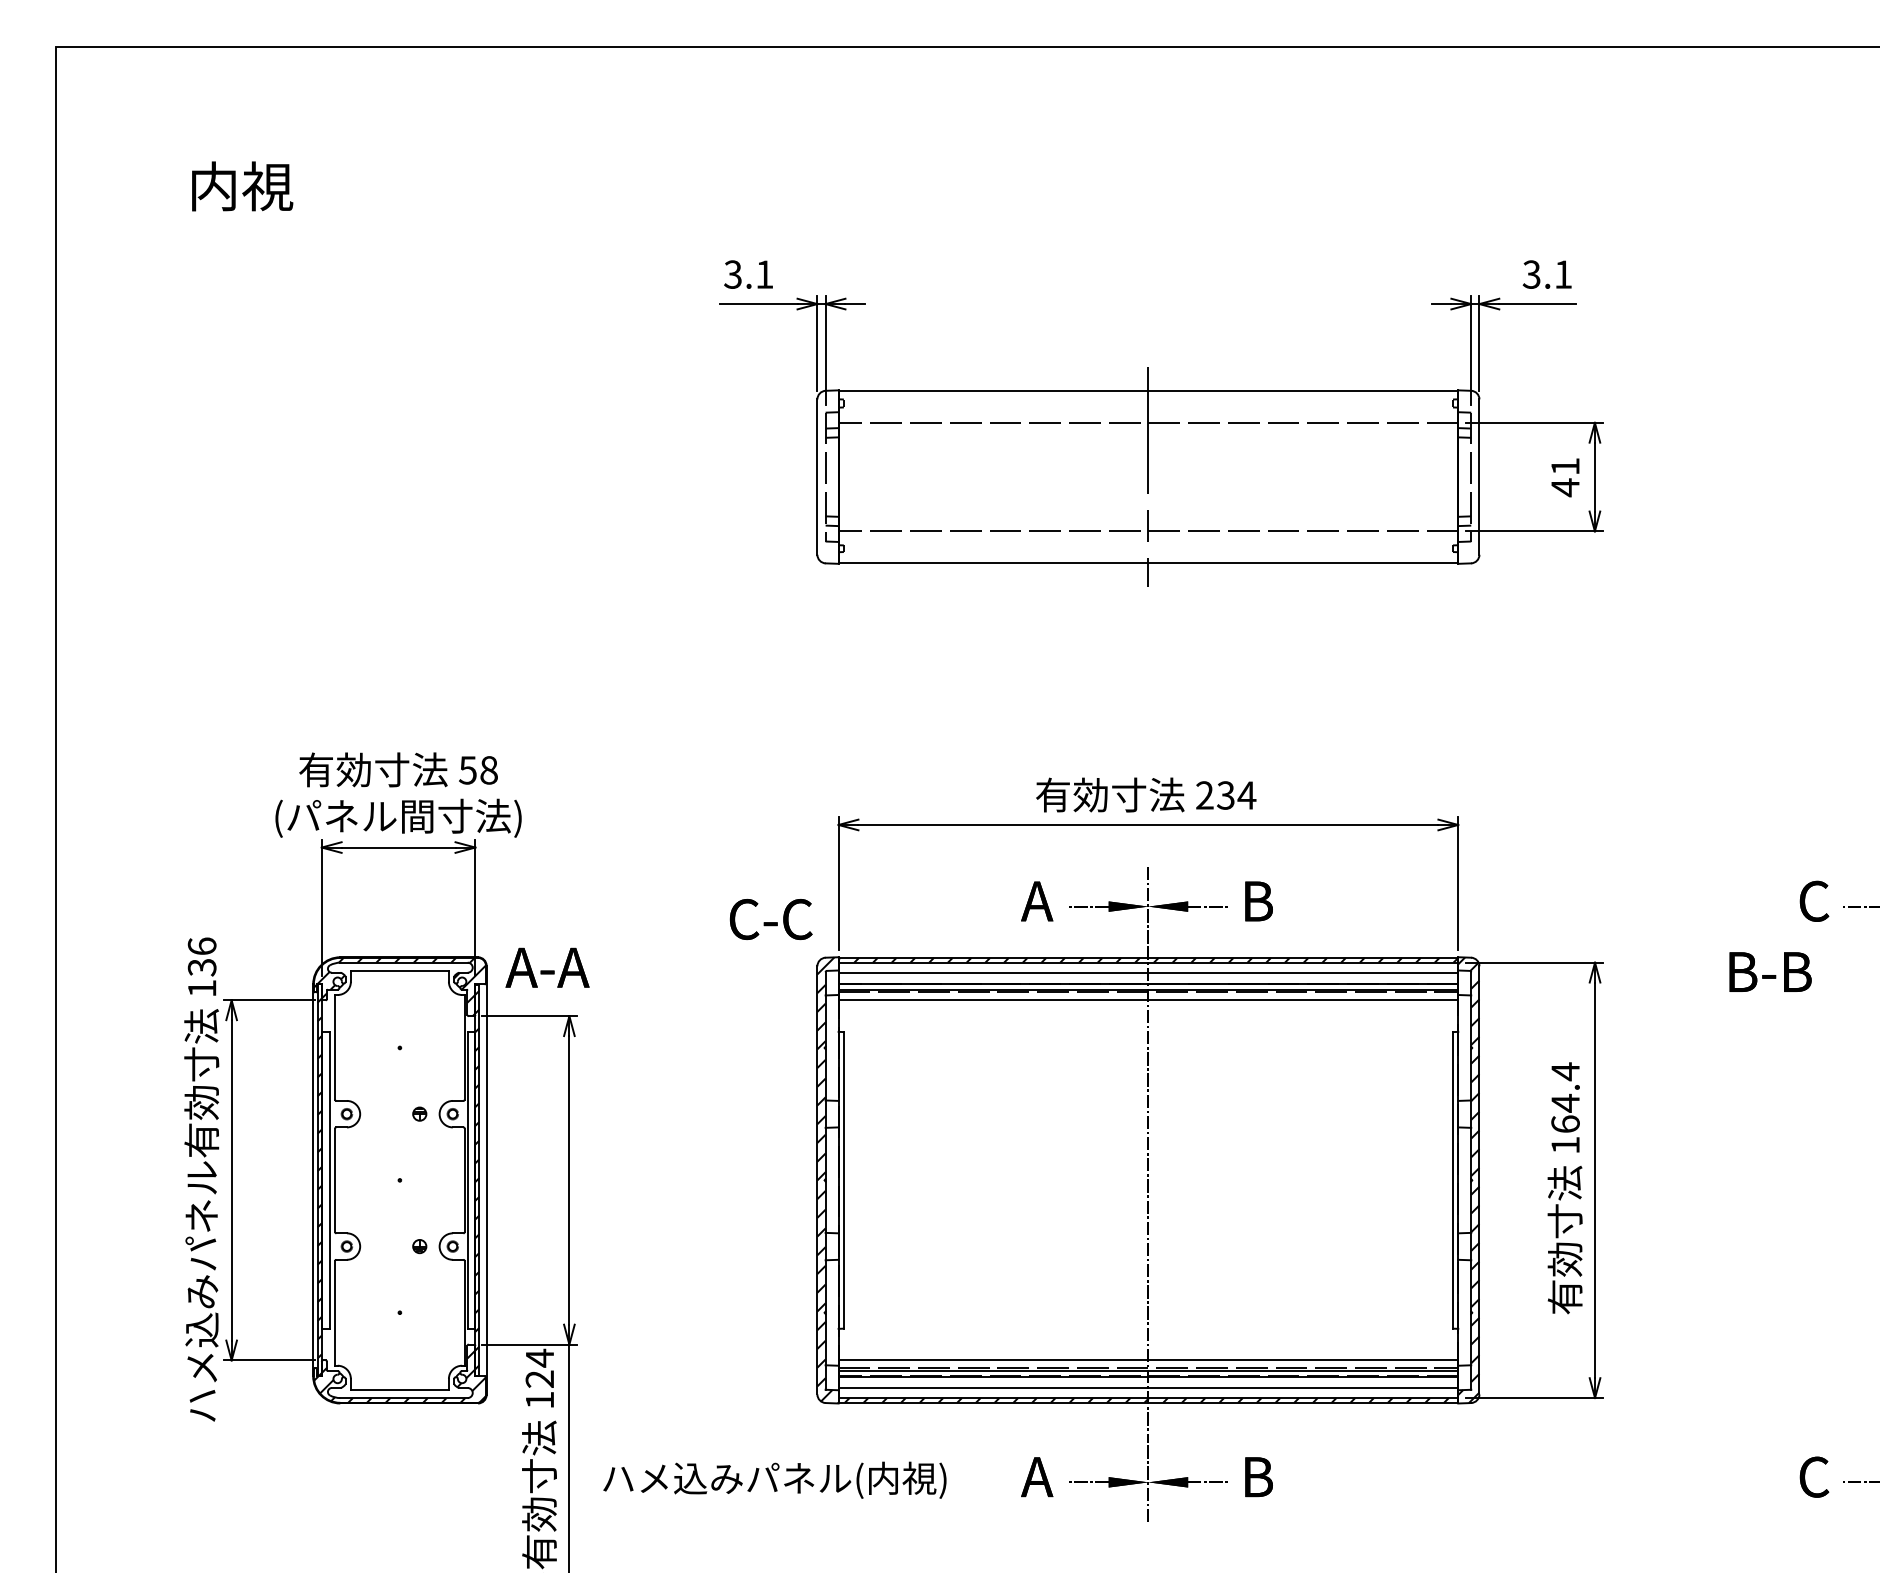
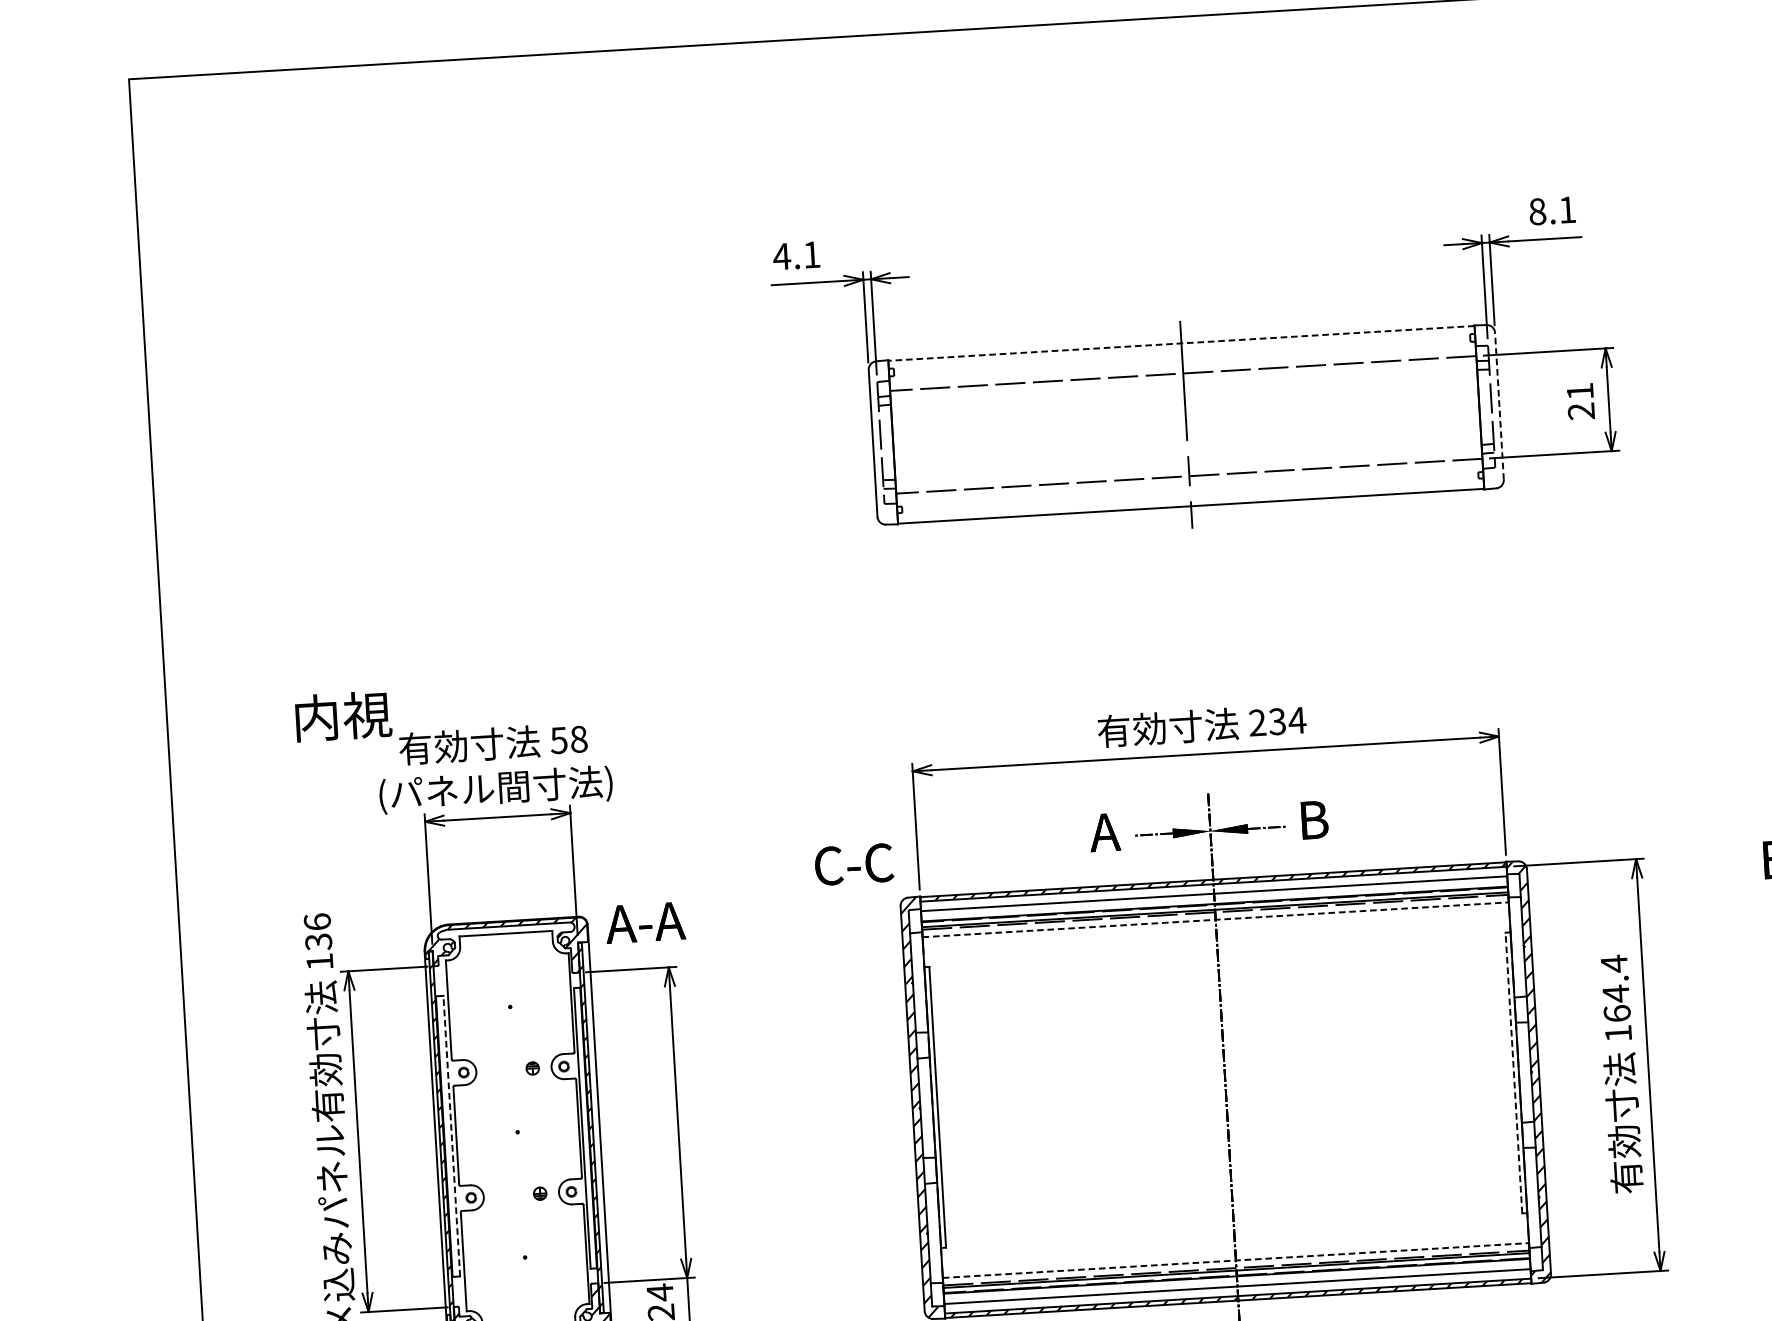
text: (242, 186) -> (343, 716), moved
text: (732, 274) -> (781, 256), 3.1 -> 4.1
text: (1531, 274) -> (1537, 211), 3.1 -> 8.1
line: (1148, 391) -> (1181, 343), solid -> dashed
line: (1479, 477) -> (1499, 406), solid -> dashed
text: (1565, 487) -> (1581, 411), 41 -> 21
line: (1148, 1000) -> (1215, 920), solid -> dashed
line: (330, 1179) -> (451, 1135), solid -> dashed
line: (1452, 1179) -> (1513, 1072), solid -> dashed
line: (1148, 1360) -> (1236, 1260), solid -> dashed

